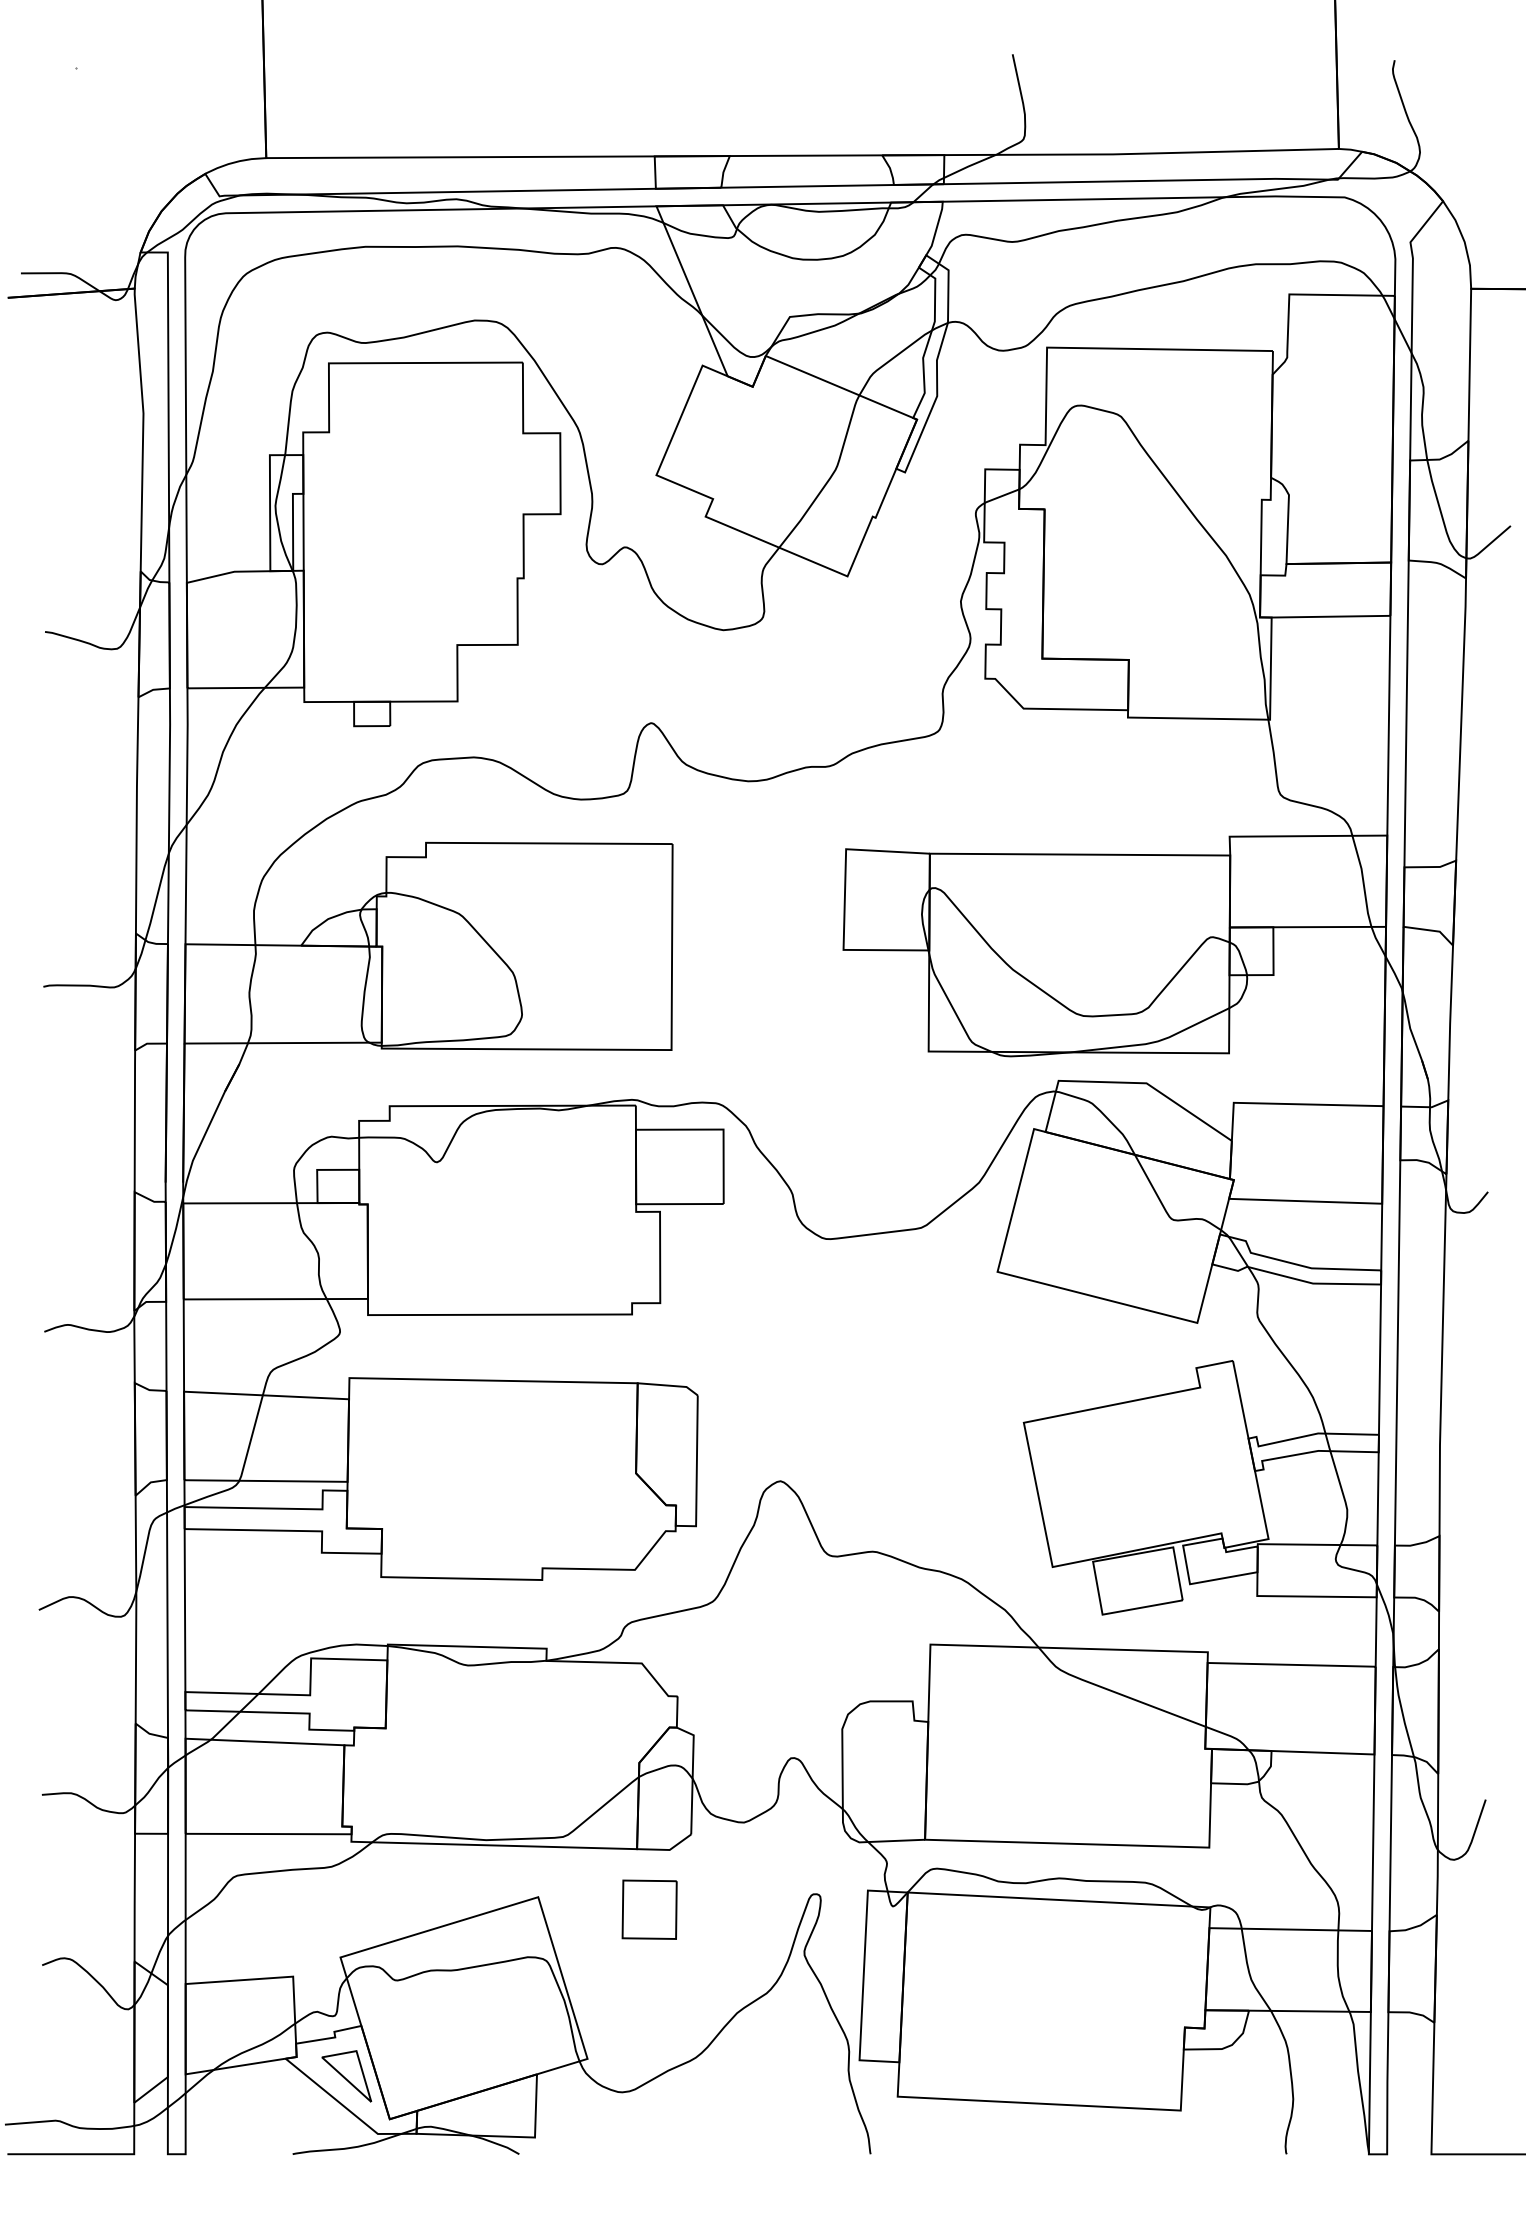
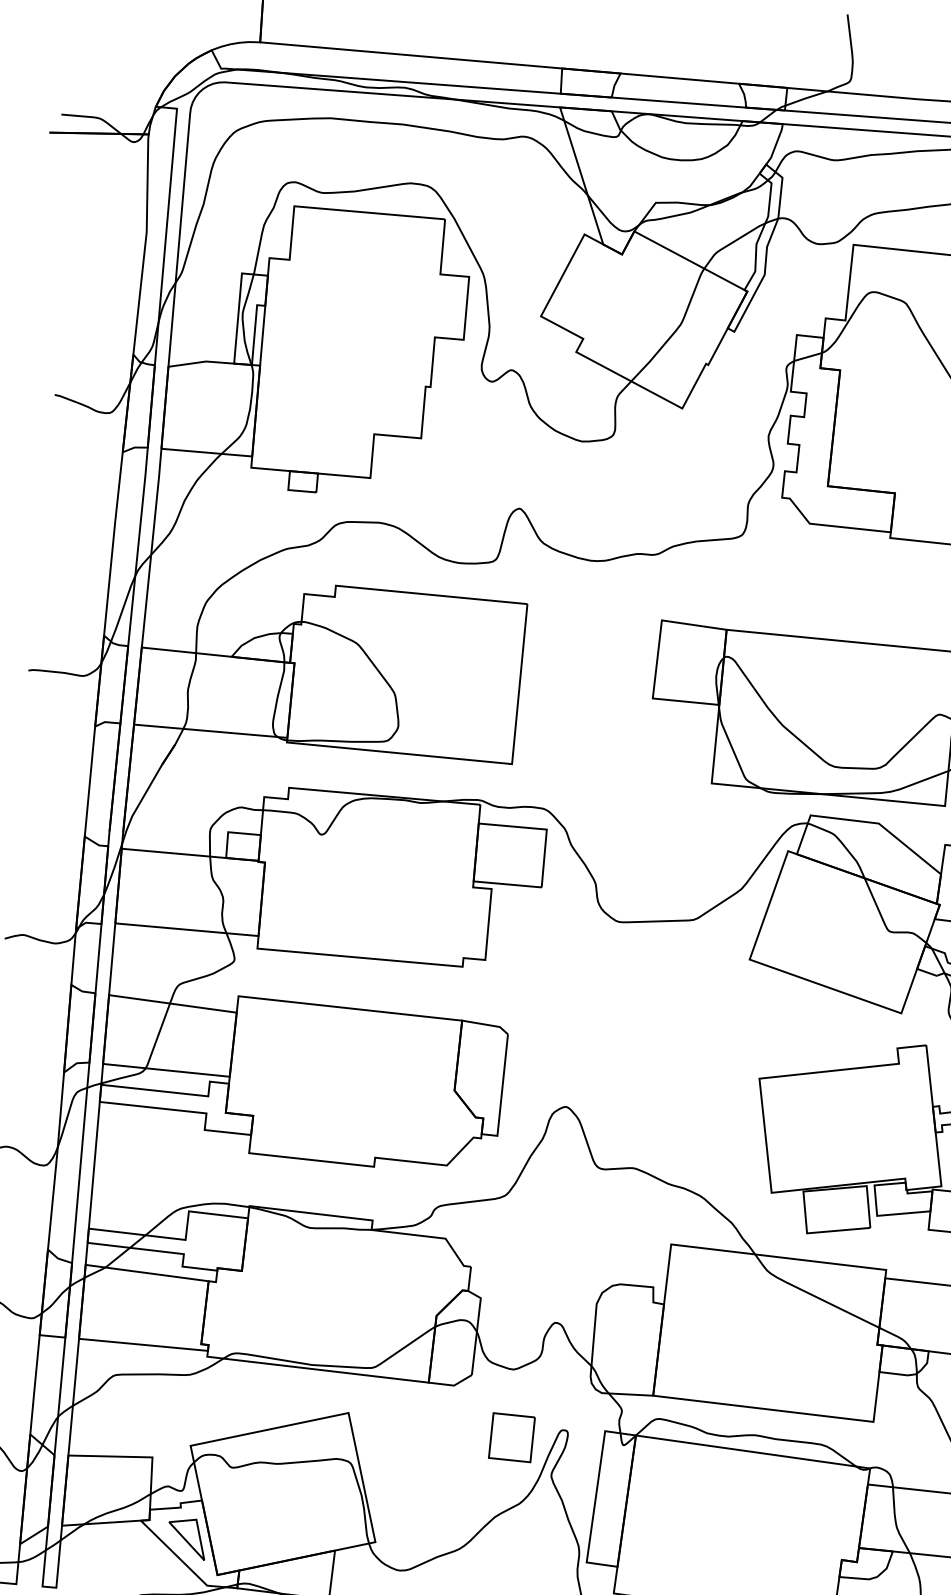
part: (649, 1909) -> (511, 1437), moved

